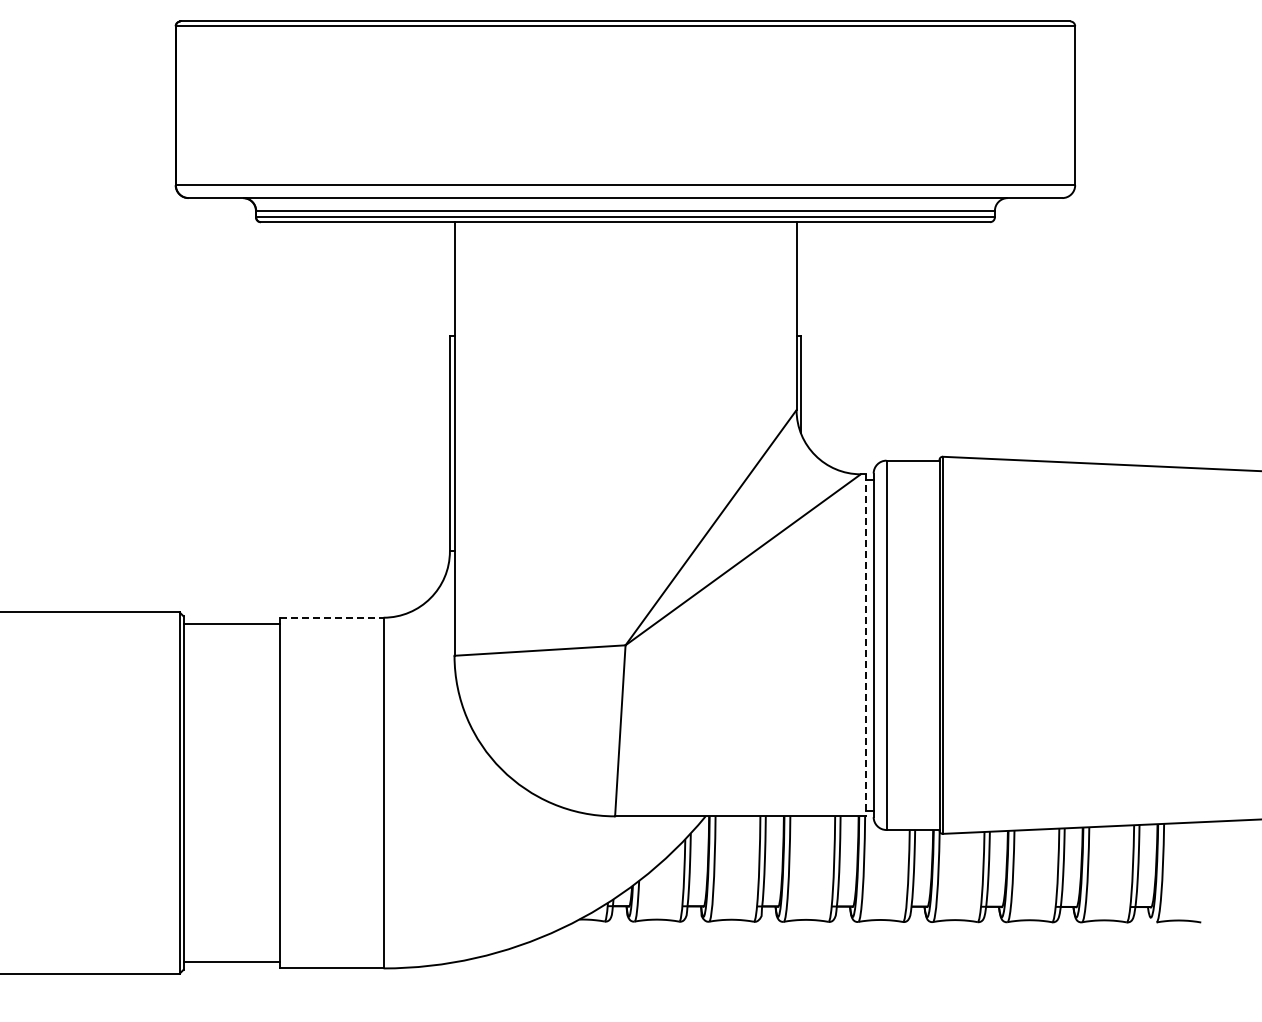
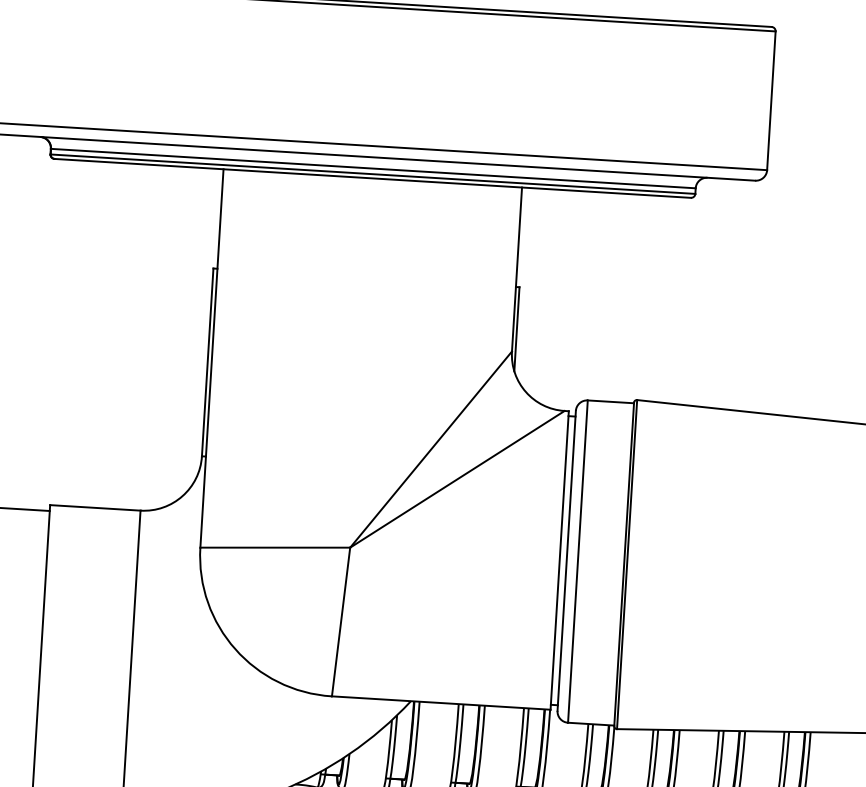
line: (331, 617) -> (95, 507), dashed -> solid
line: (865, 645) -> (559, 560), dashed -> solid

